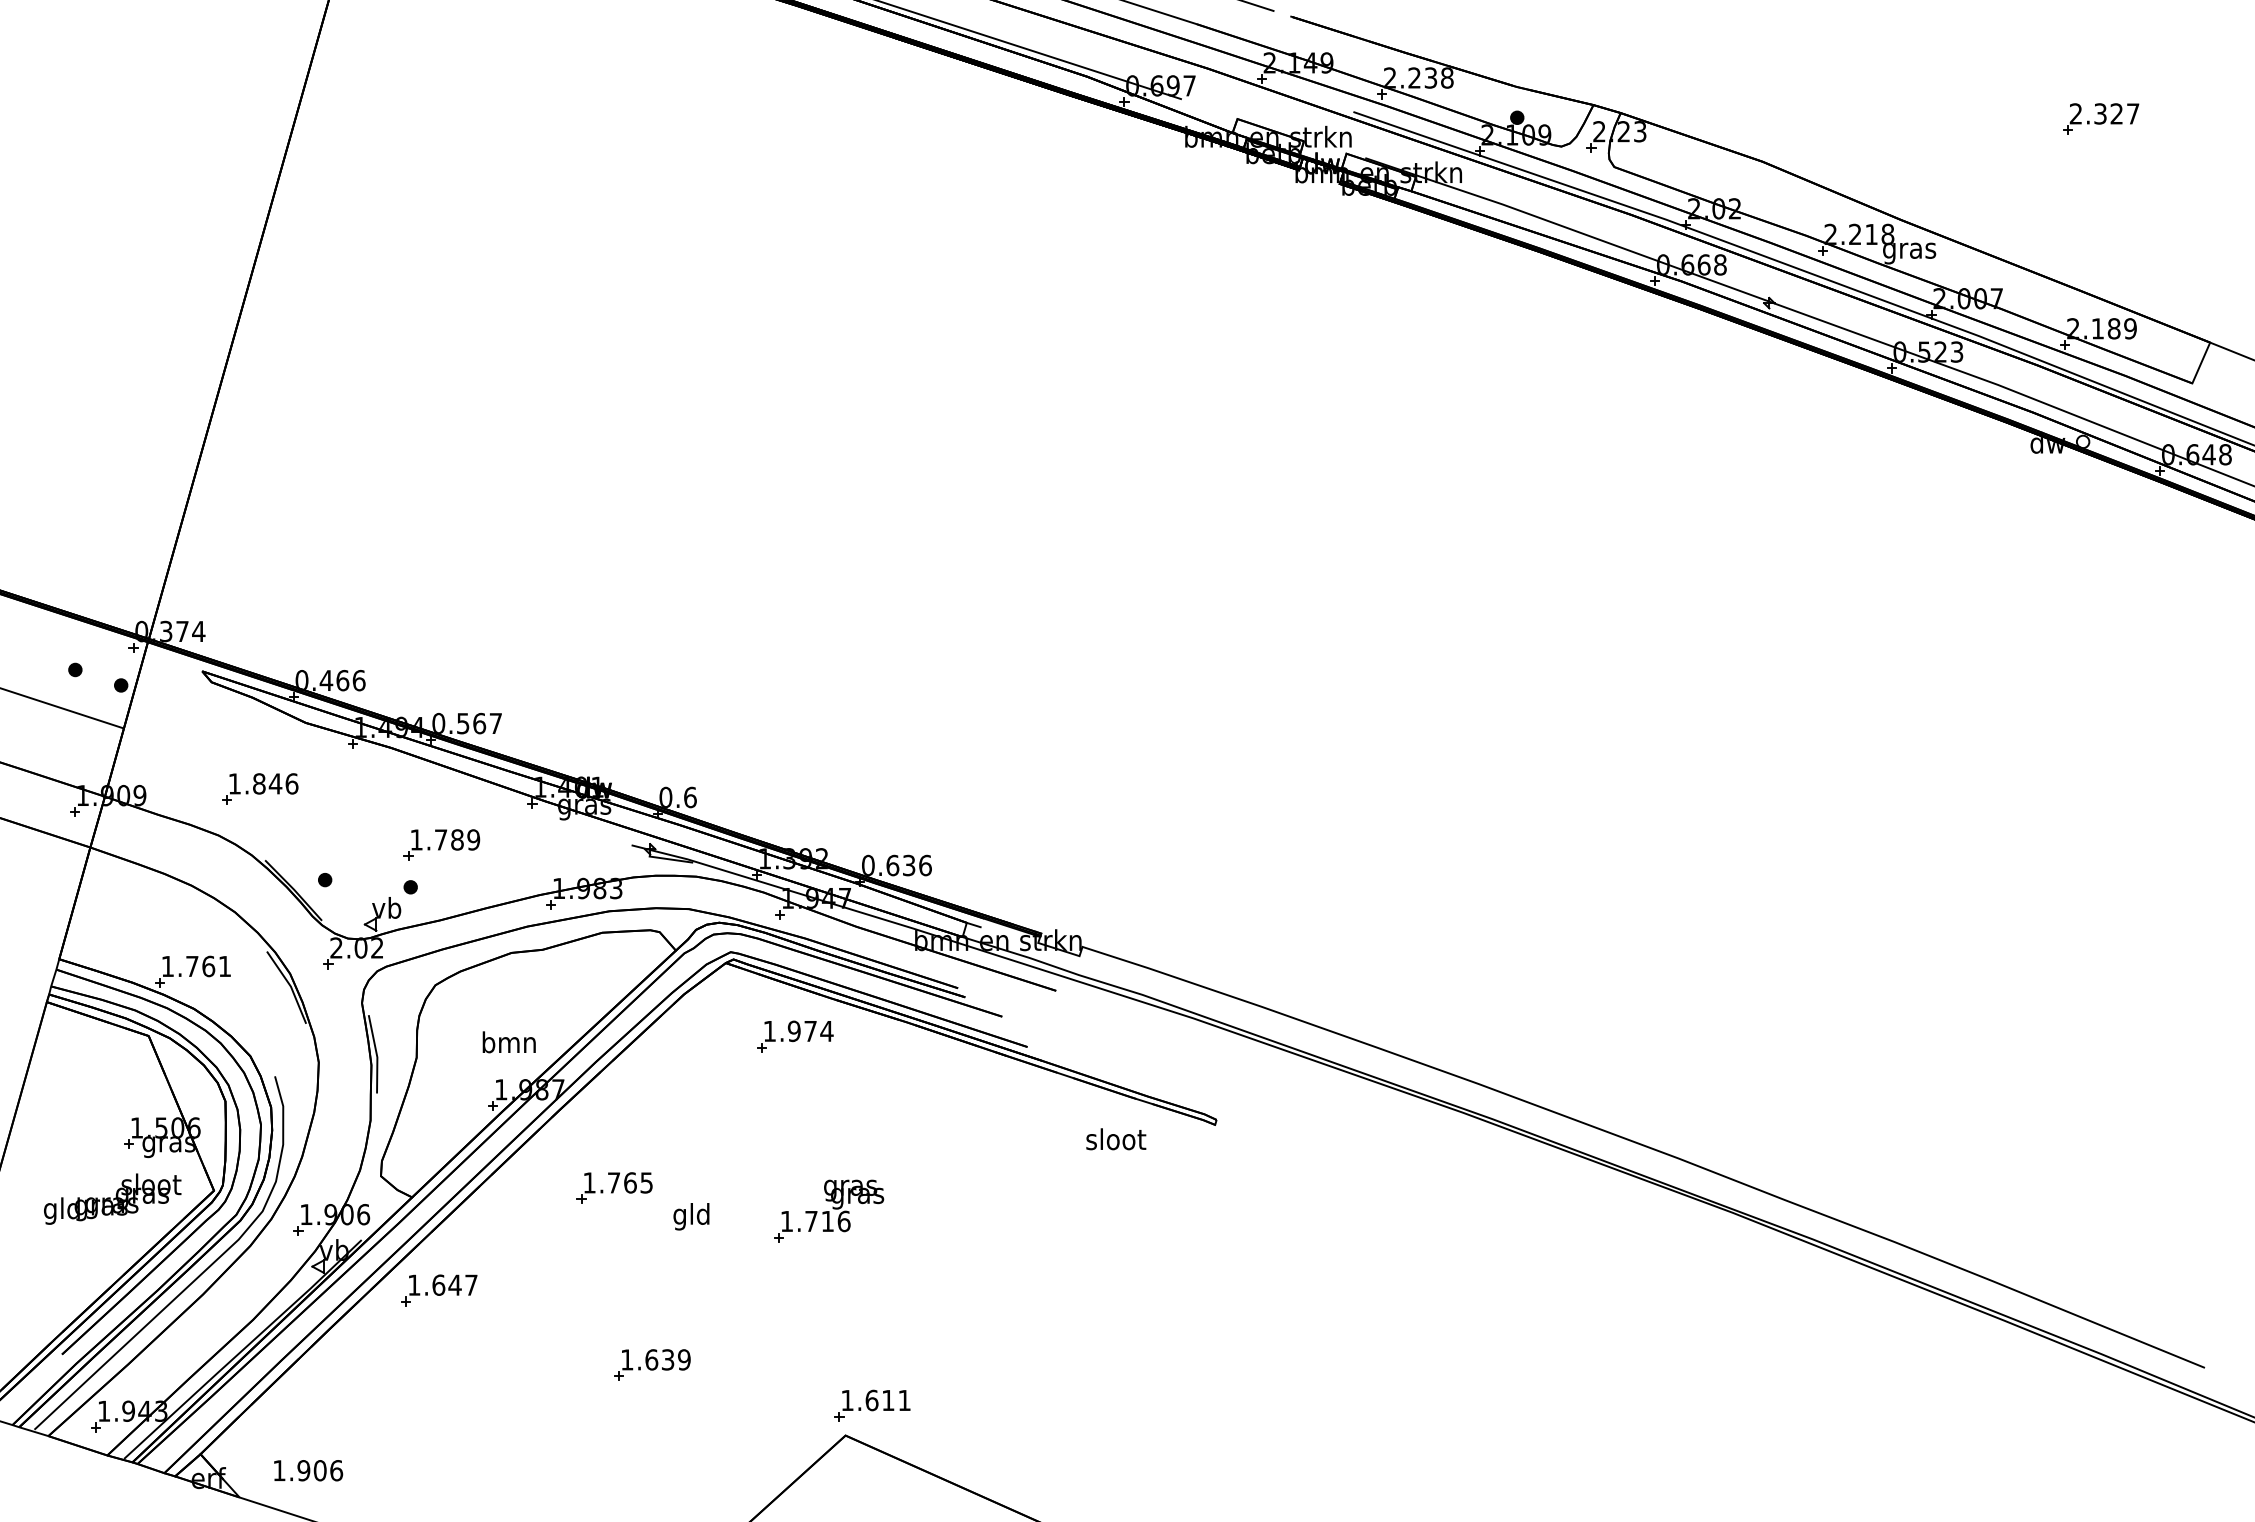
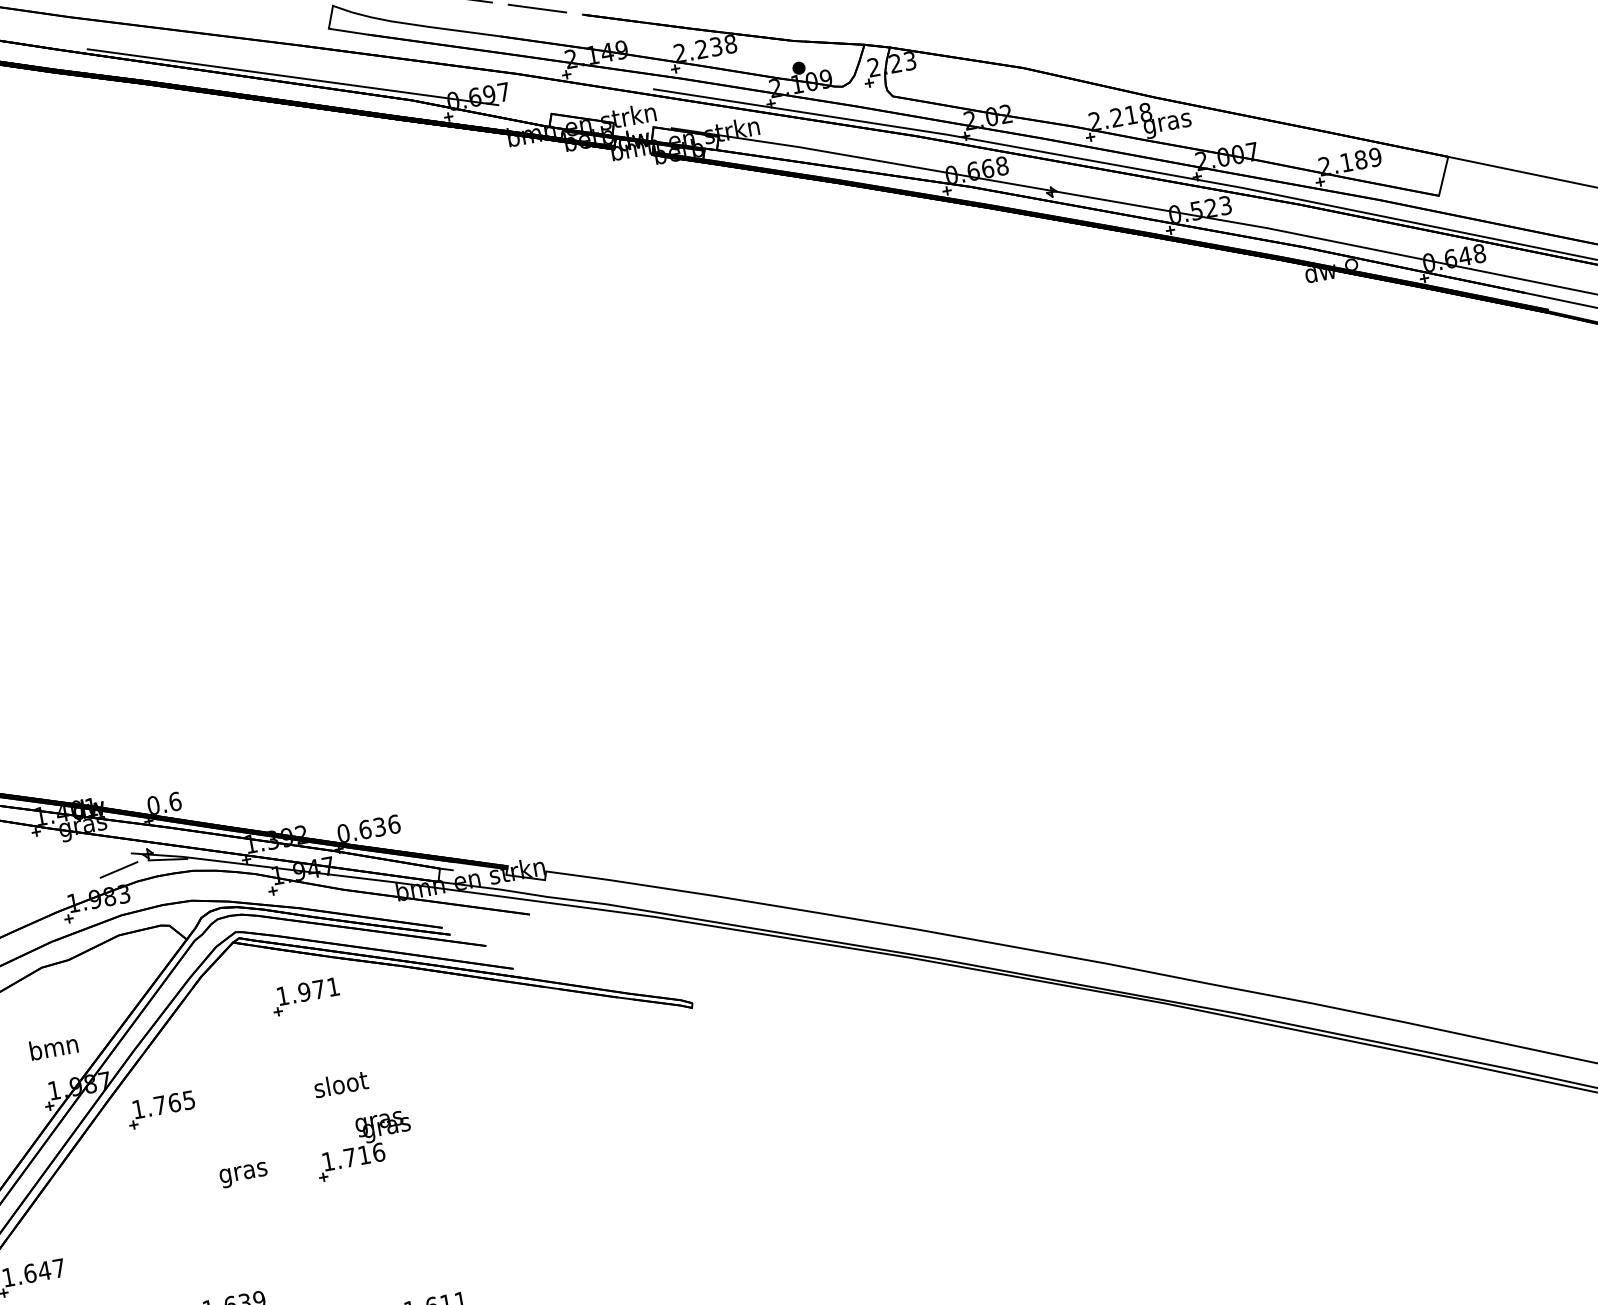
line: (615, 861) -> (119, 870), added
text: (826, 1031) -> (333, 987), 1.974 -> 1.971
text: (1116, 1139) -> (341, 1084), moved
part: (614, 1187) -> (161, 1109), moved
text: (691, 1216) -> (242, 1172), gld -> gras

